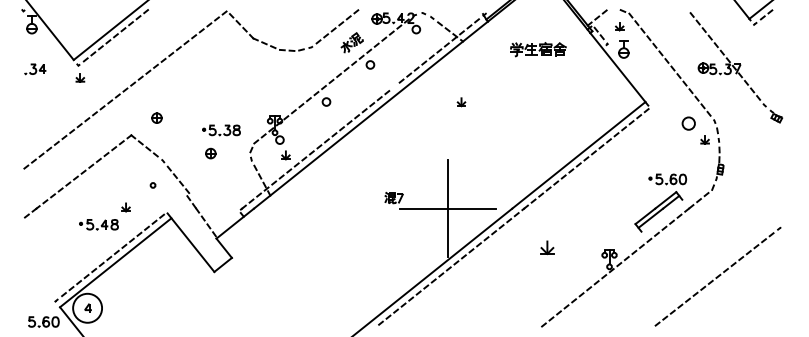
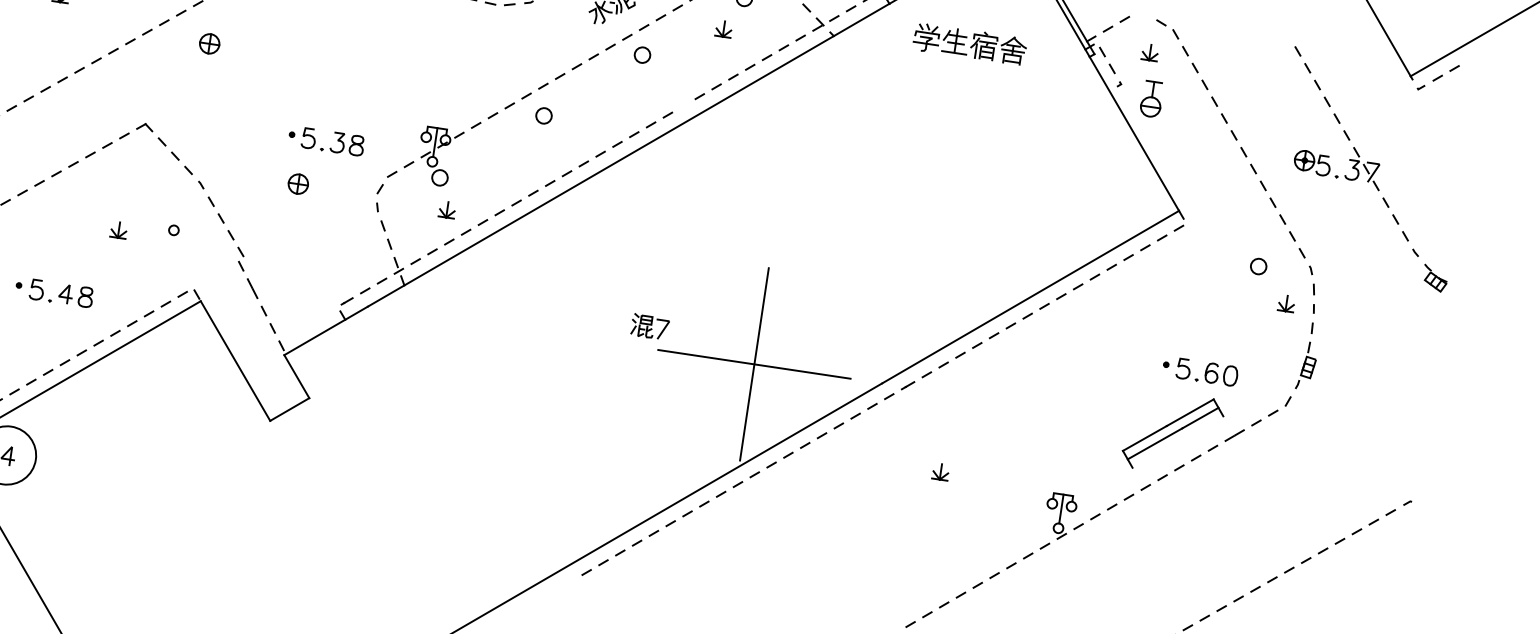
part: (538, 49) -> (969, 44), moved
part: (461, 102) -> (723, 29), moved
part: (156, 117) -> (208, 42), moved
circle: (688, 123) -> (1258, 266), size x0.62
part: (125, 207) -> (117, 230), moved
part: (547, 247) -> (940, 471), size x0.62

